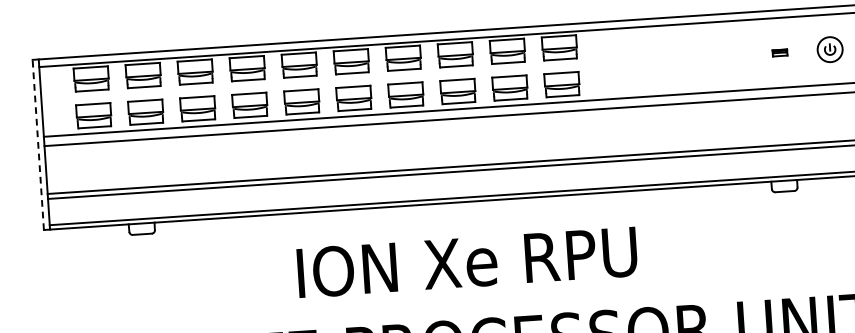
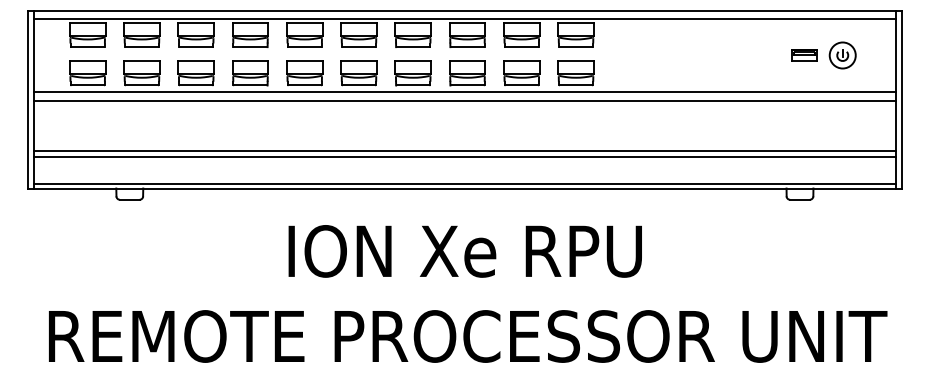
part: (829, 49) -> (842, 55), moved
part: (780, 52) -> (804, 55), size x1.67
line: (37, 144) -> (27, 99), dashed -> solid

